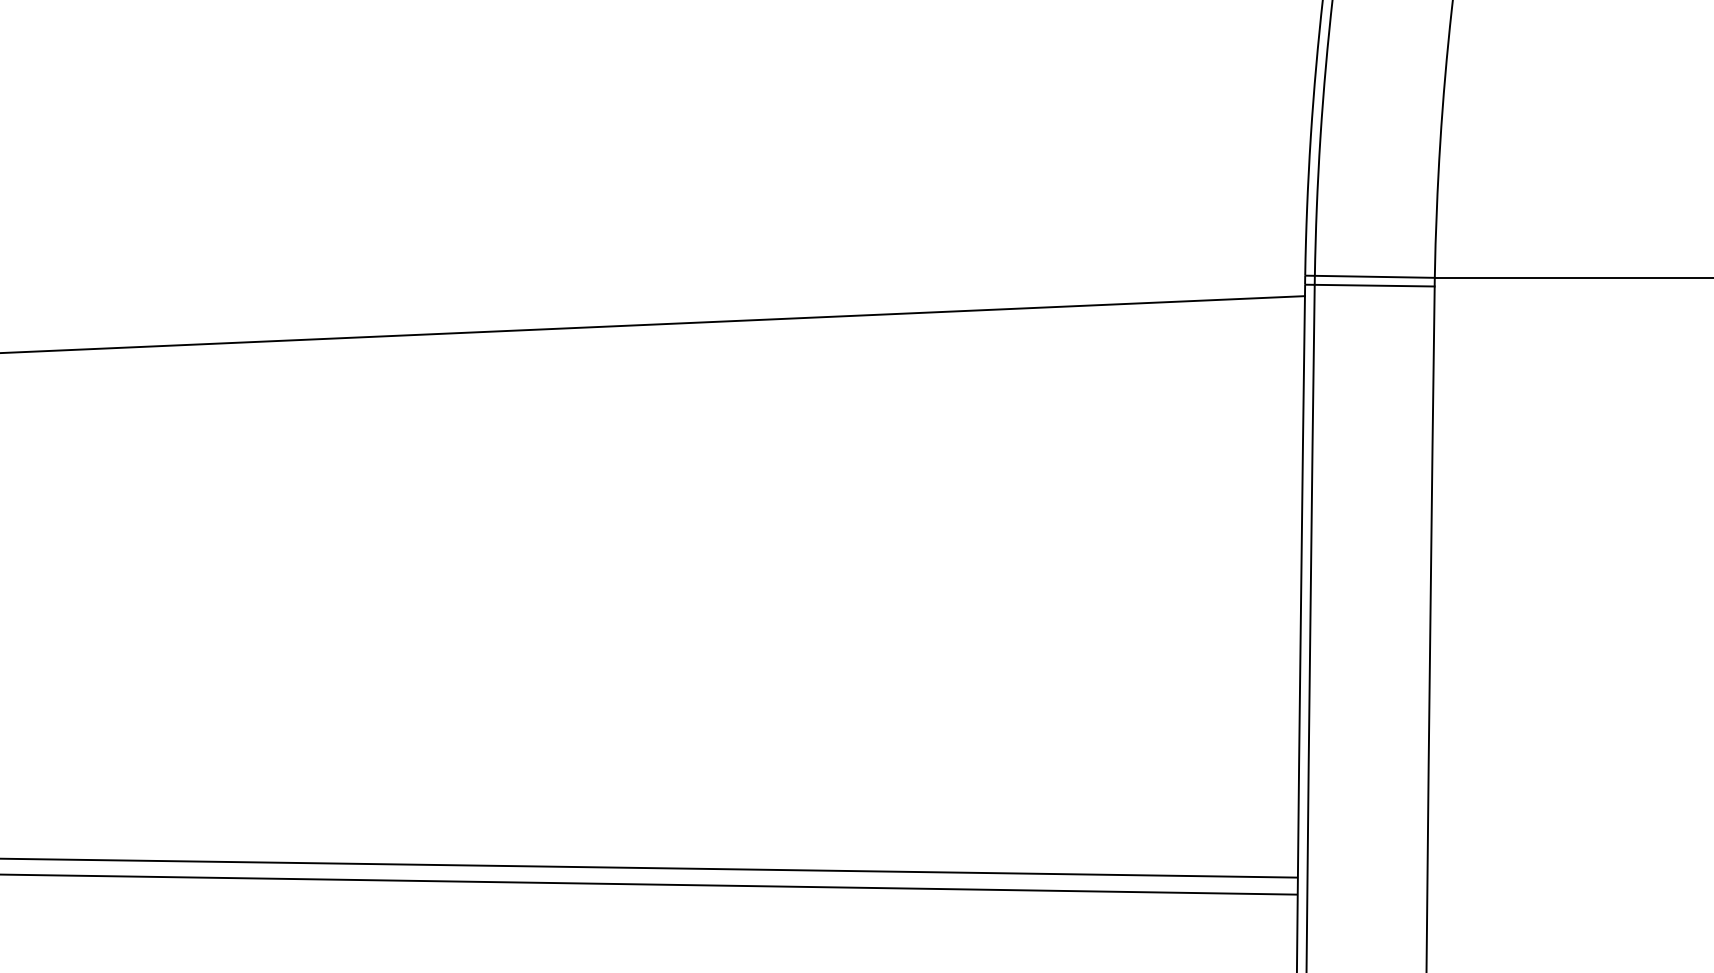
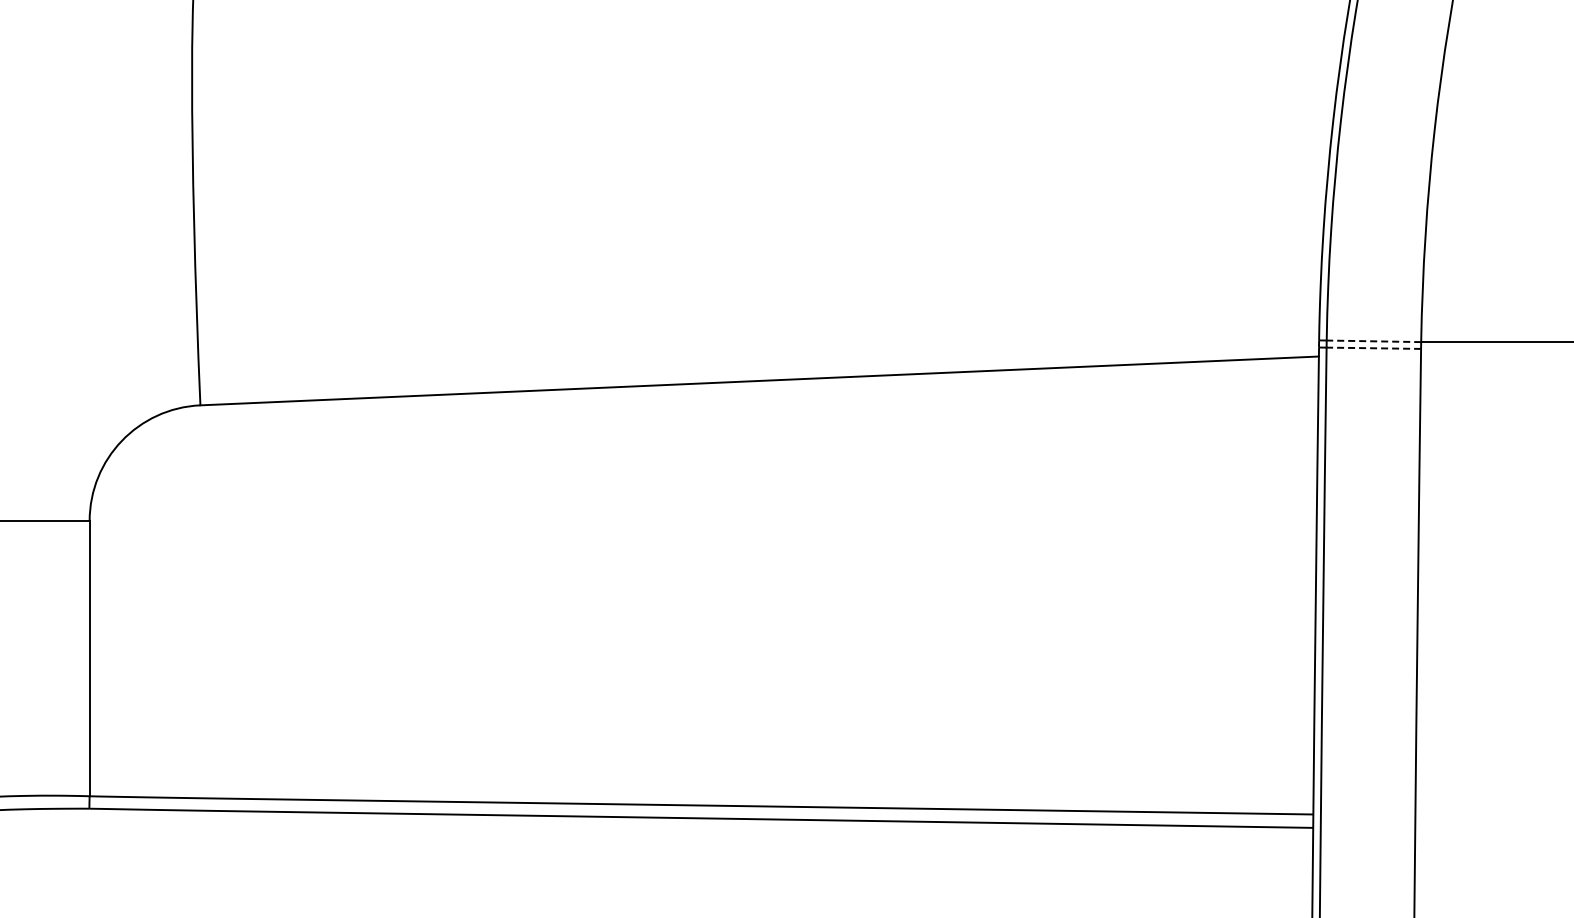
line: (1374, 277) -> (1373, 341), solid -> dashed
line: (1374, 285) -> (1373, 348), solid -> dashed

